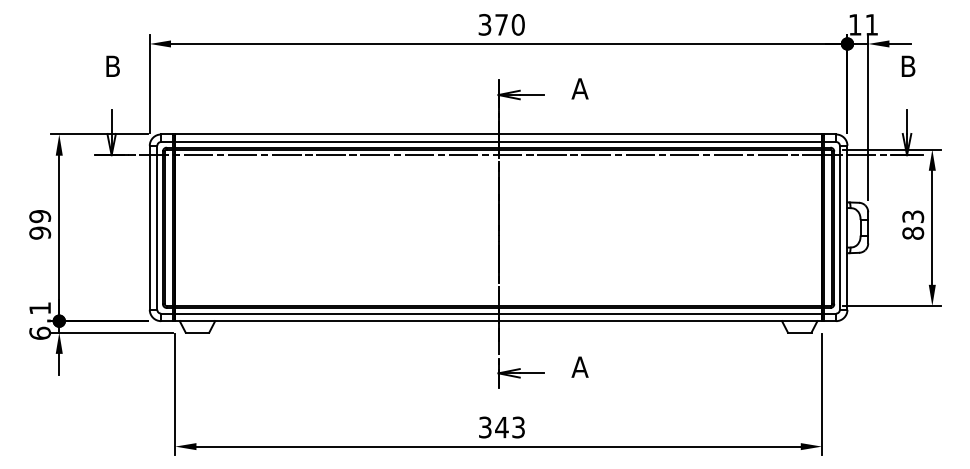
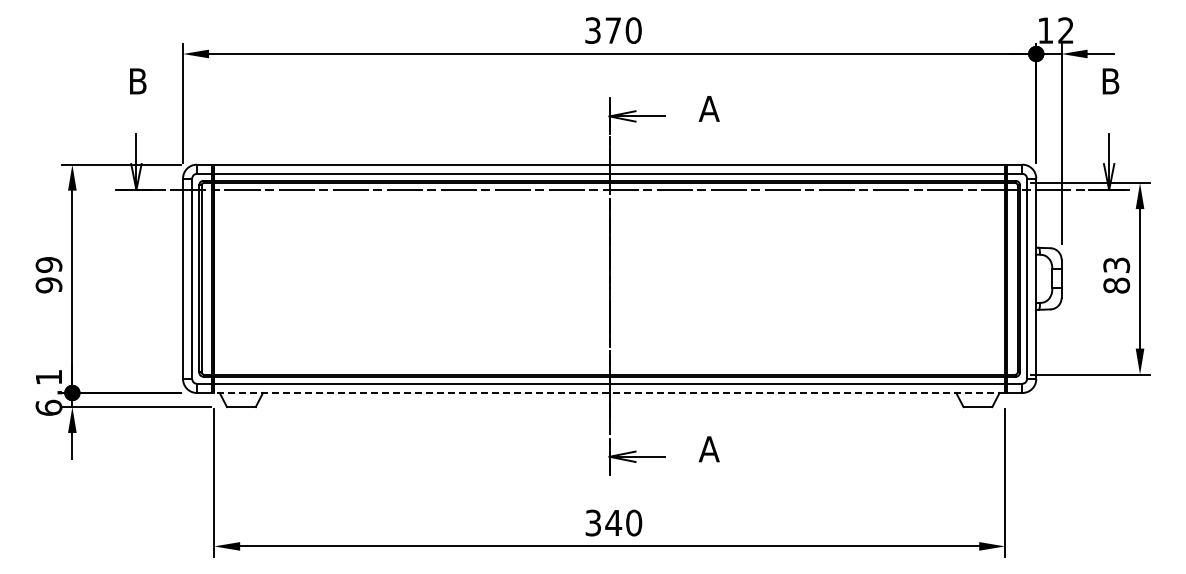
text: (871, 24) -> (1065, 30), 11 -> 12
line: (498, 320) -> (609, 392), solid -> dashed
text: (518, 427) -> (634, 522), 343 -> 340

